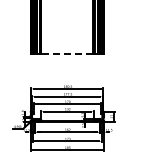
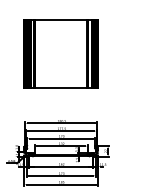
line: (66, 53) -> (60, 88), dashed -> solid

